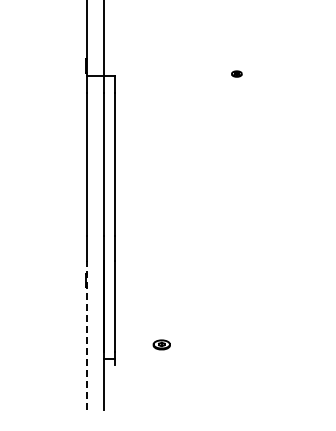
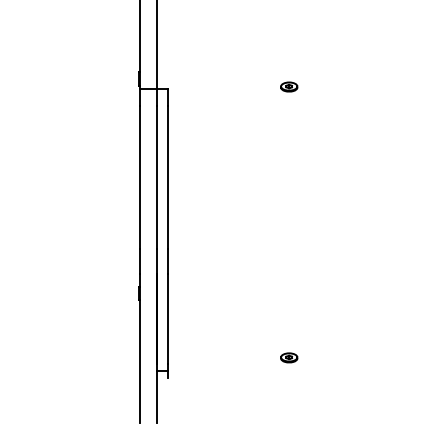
part: (237, 73) -> (289, 86), size x1.67
line: (87, 335) -> (139, 348), dashed -> solid
part: (162, 344) -> (289, 357), moved

